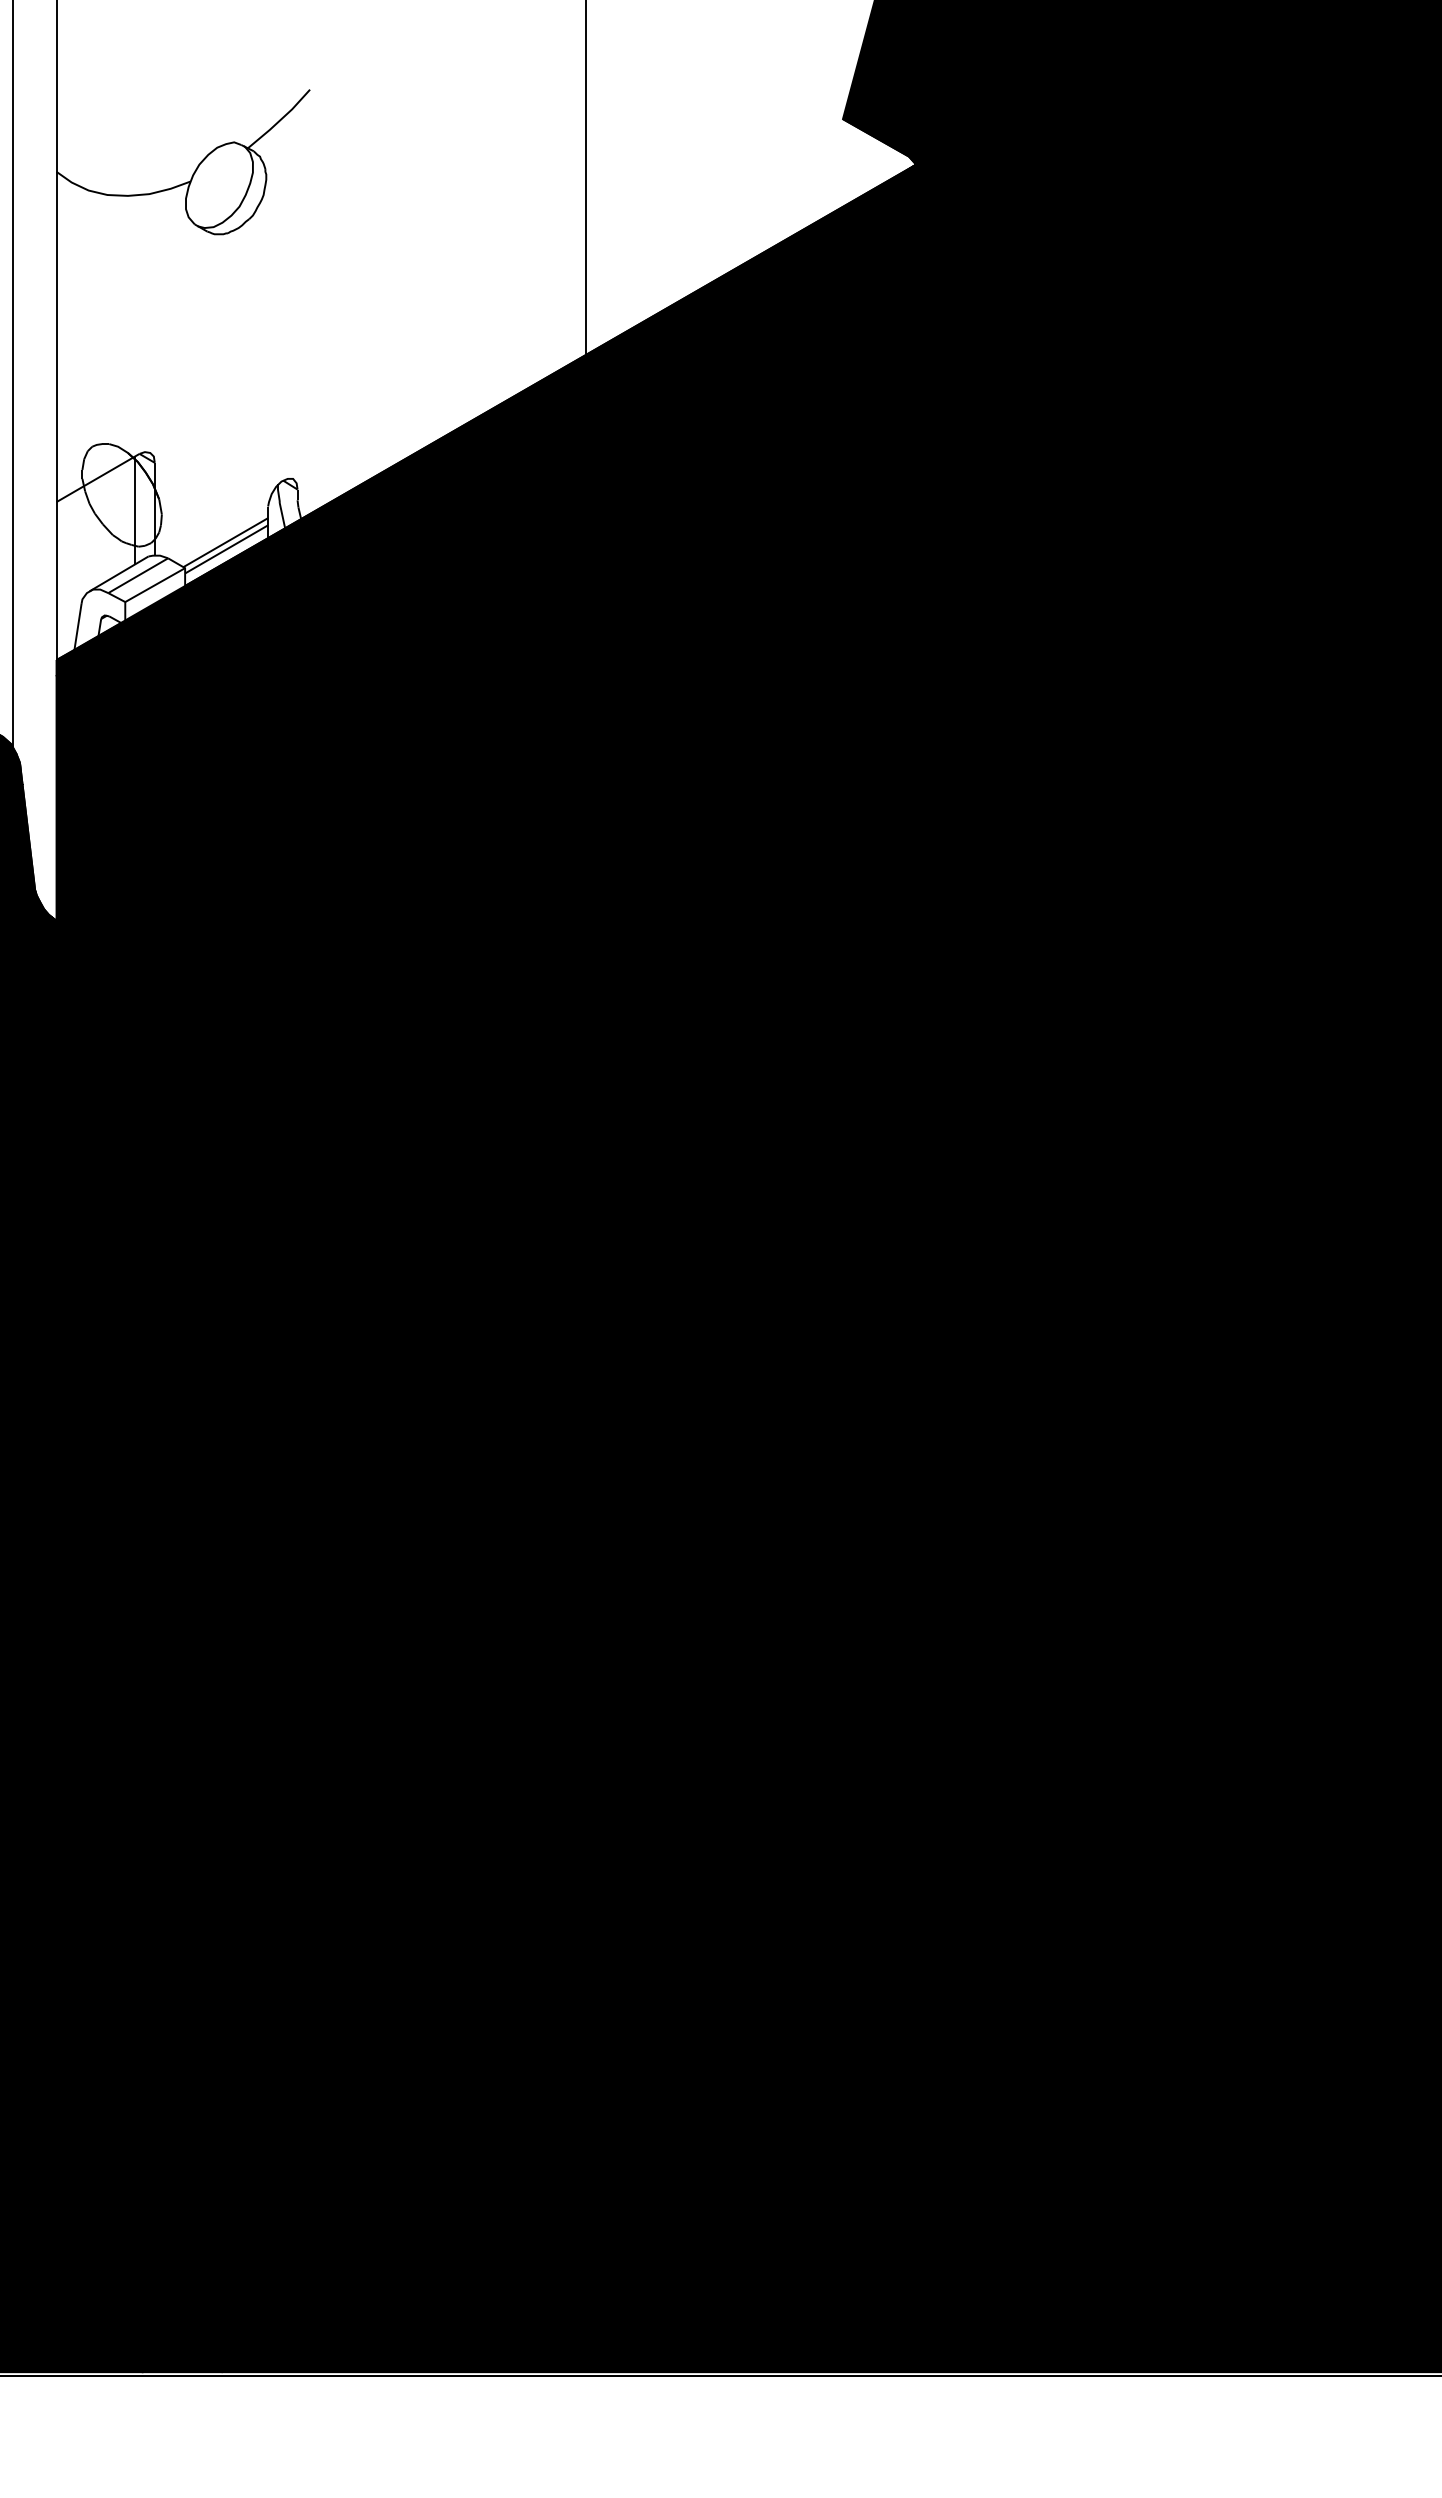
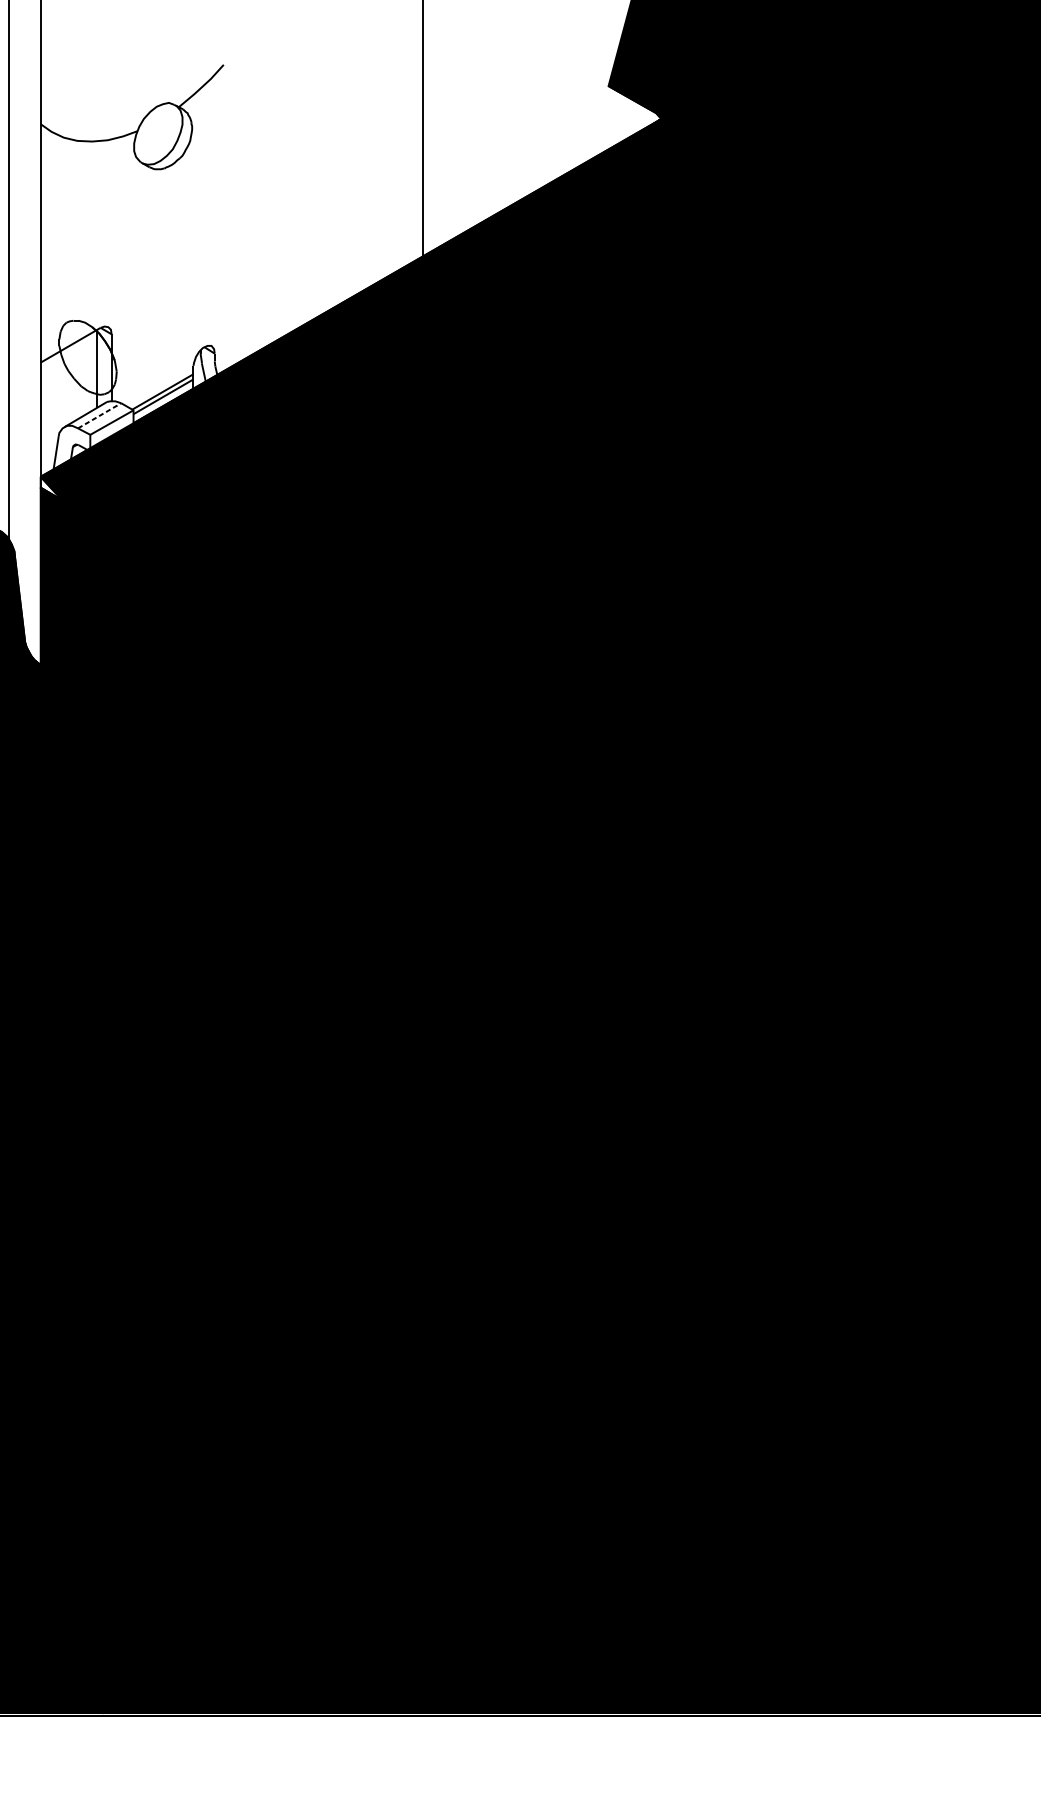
line: (138, 575) -> (99, 415), solid -> dashed
fill: (71, 676) -> (51, 488), removed

